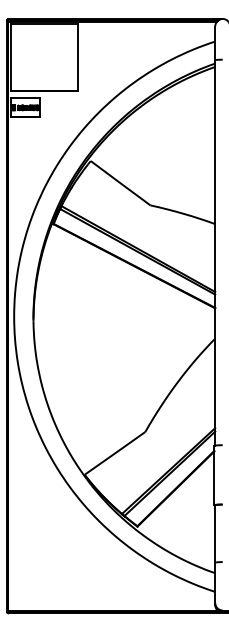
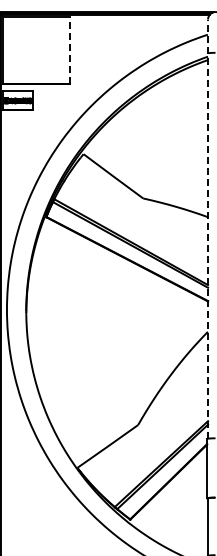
line: (77, 56) -> (70, 49), solid -> dashed
line: (215, 236) -> (208, 229), solid -> dashed

